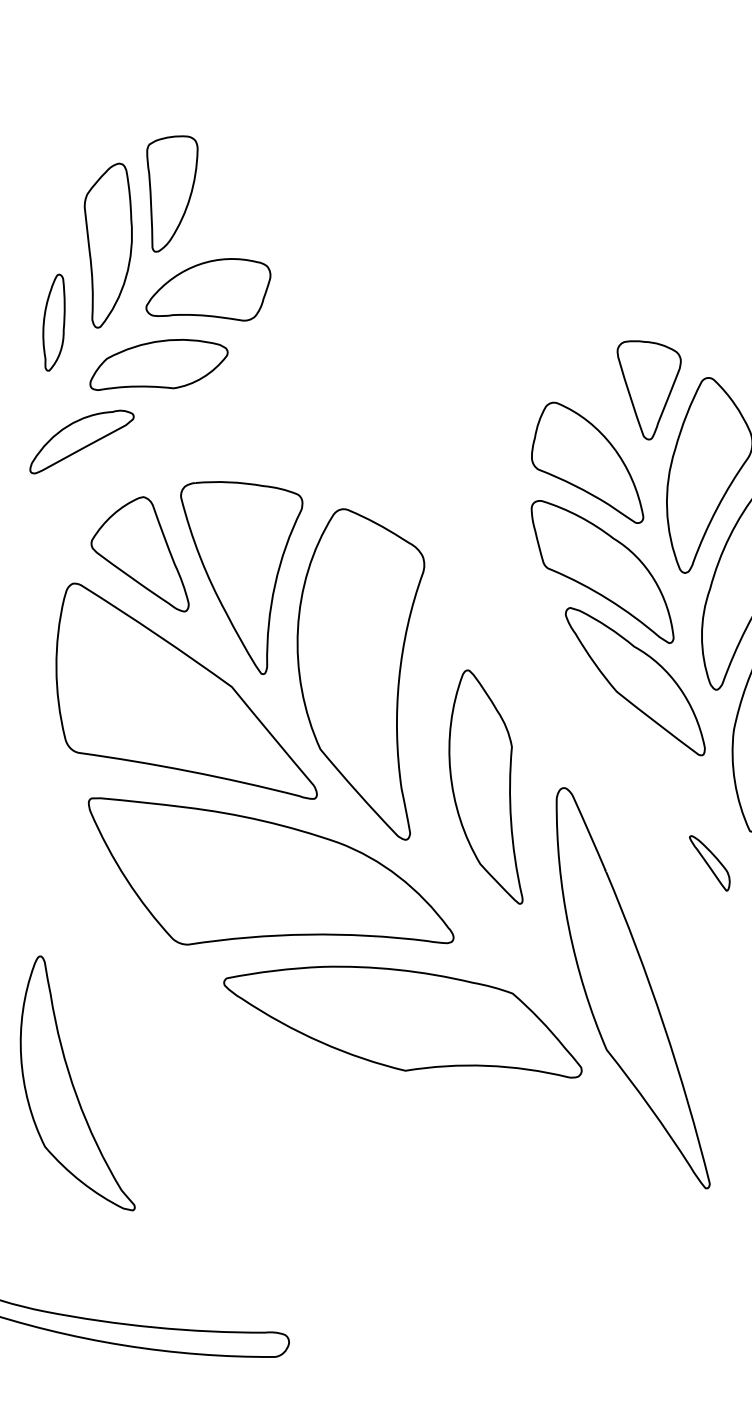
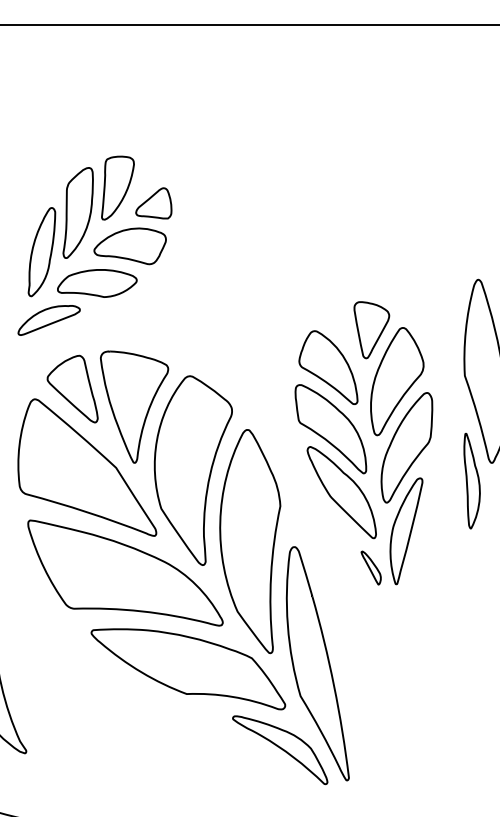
part: (240, 212) -> (153, 203), added
part: (53, 323) -> (41, 252), size x1.67
part: (484, 787) -> (250, 541), size x1.67
part: (708, 862) -> (370, 567), moved
part: (583, 1150) -> (280, 750), added

